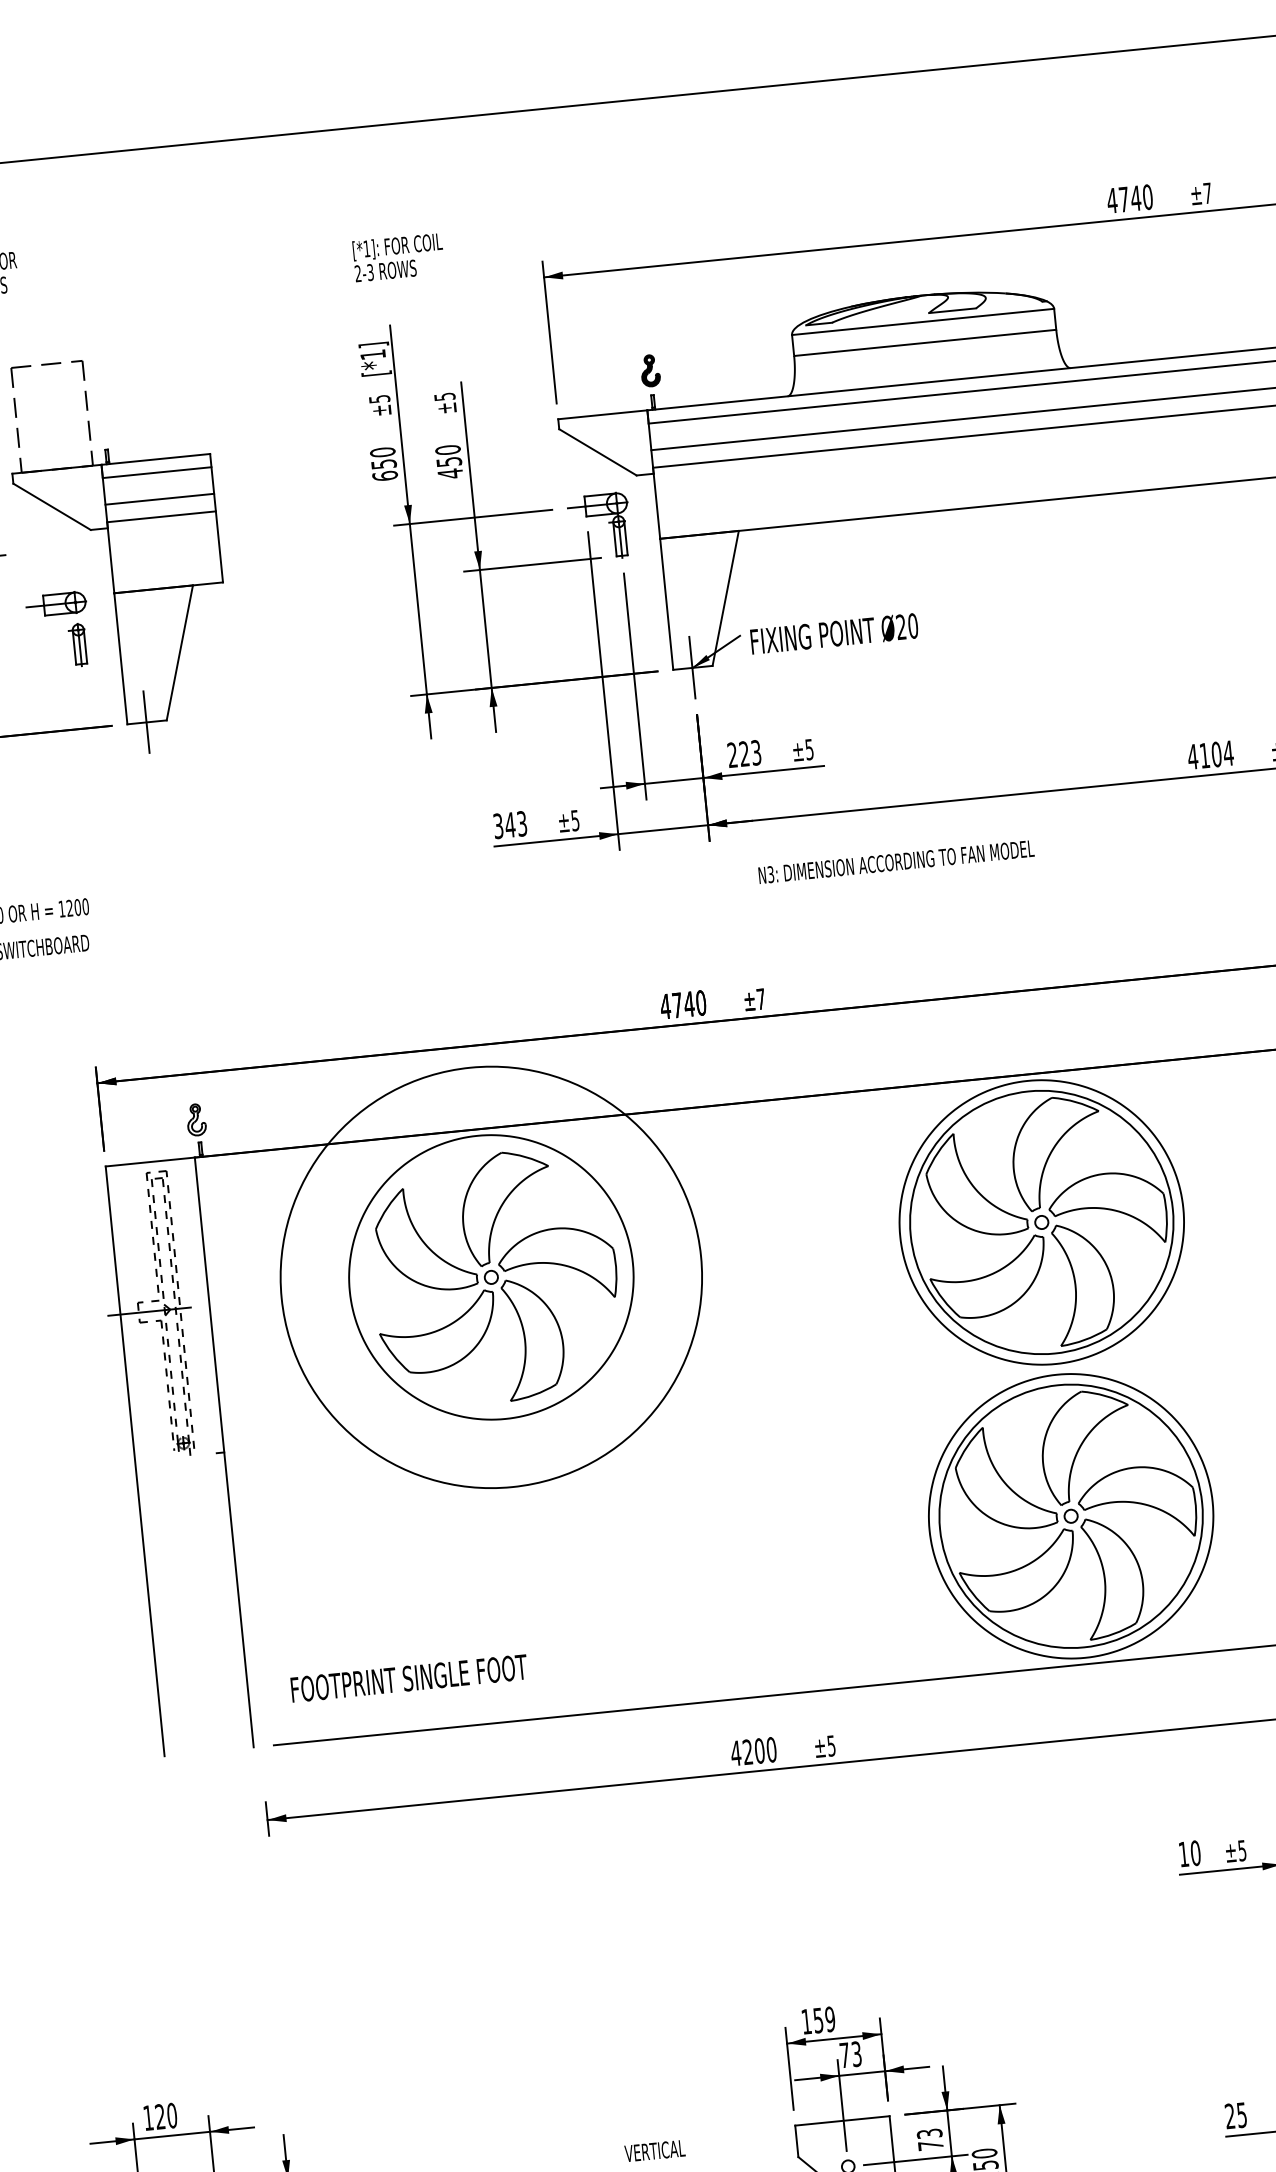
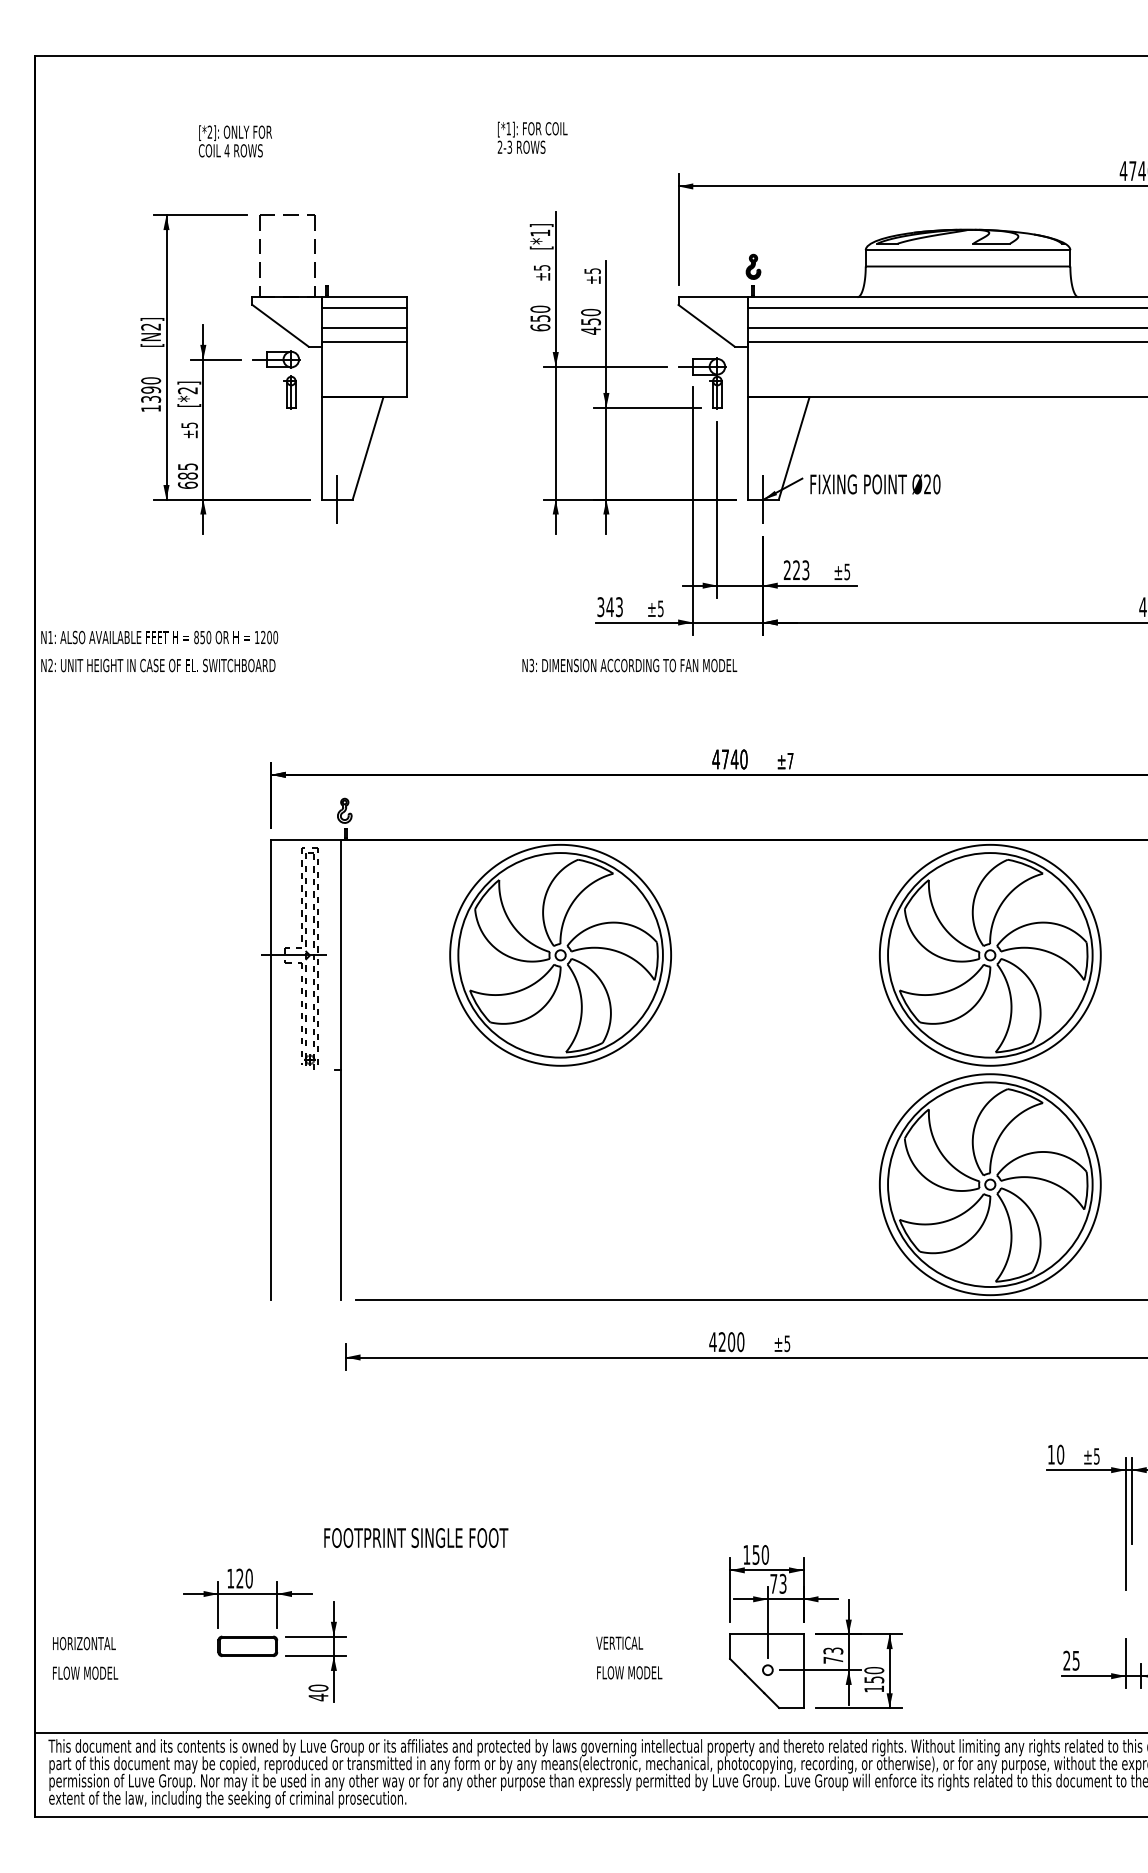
text: (398, 257) -> (532, 137), moved
part: (68, 630) -> (283, 380), moved
text: (896, 862) -> (629, 665), moved
circle: (491, 1277) -> (560, 955), size x0.62
text: (409, 1677) -> (416, 1537), moved
text: (829, 2018) -> (764, 1554), 159 -> 150

